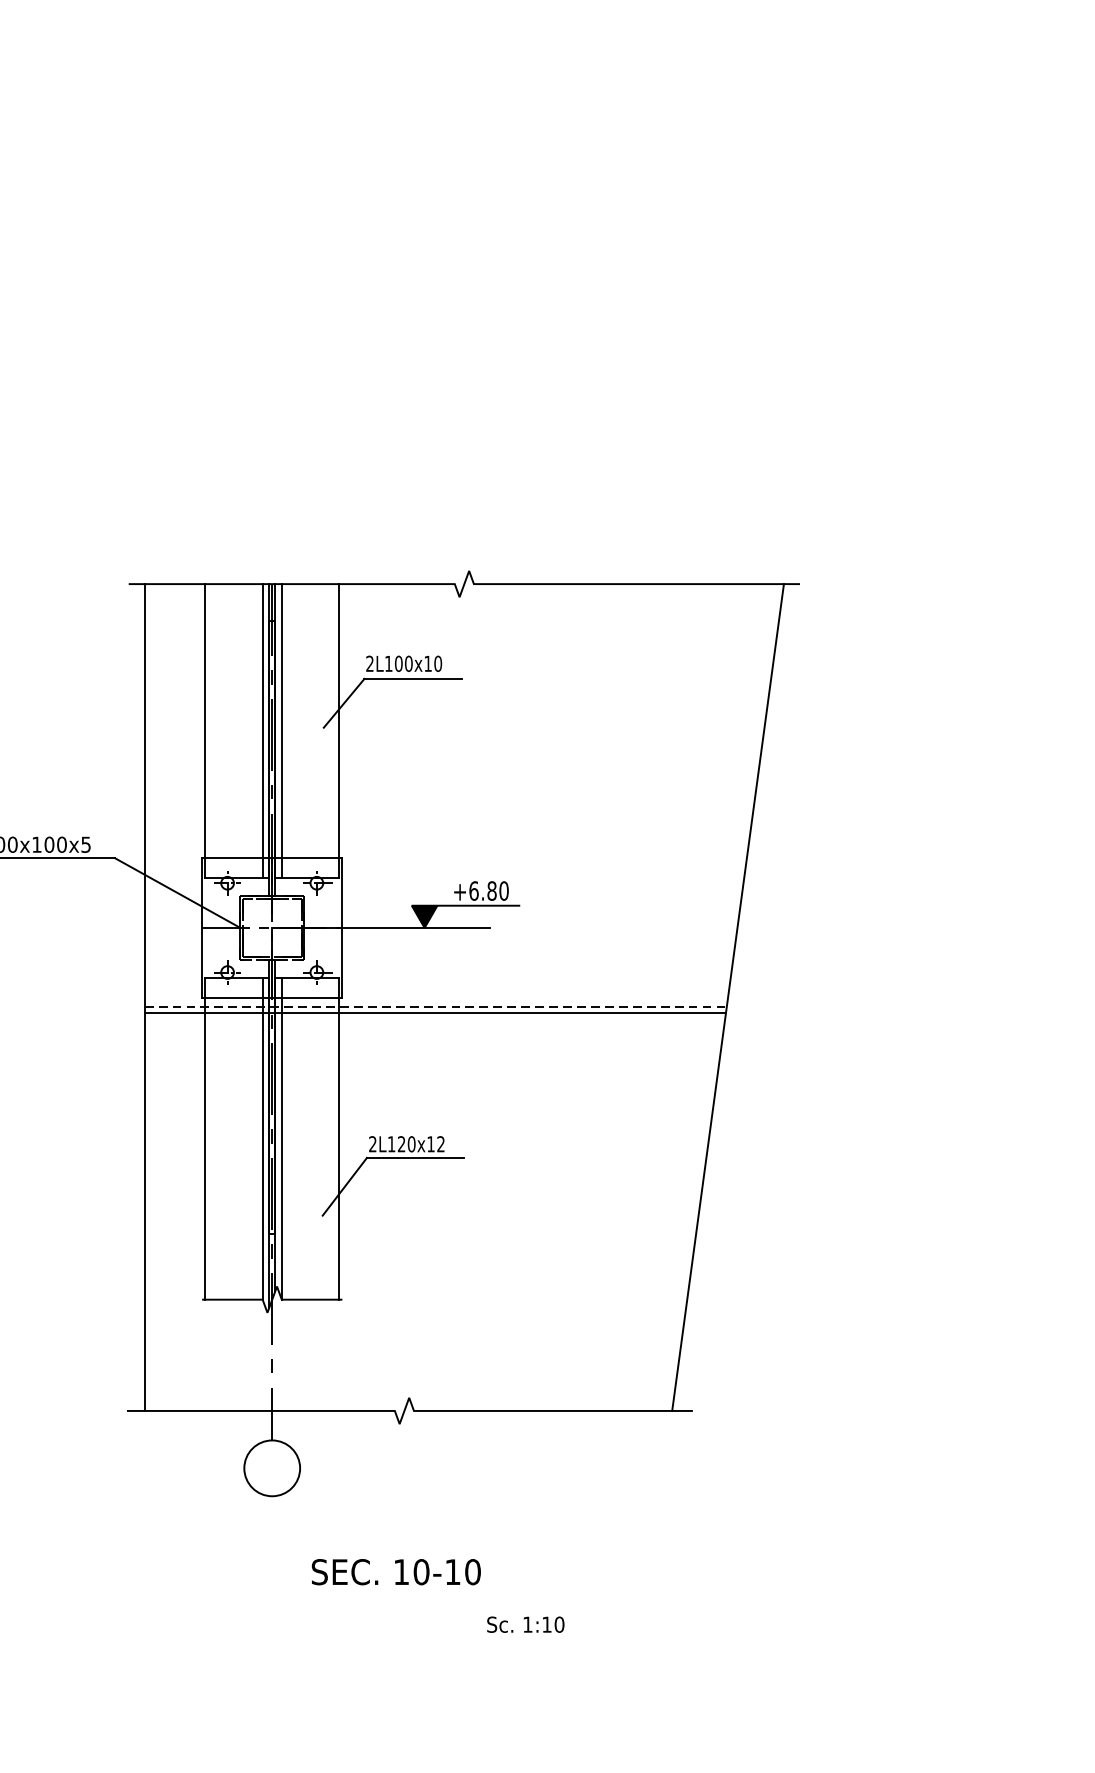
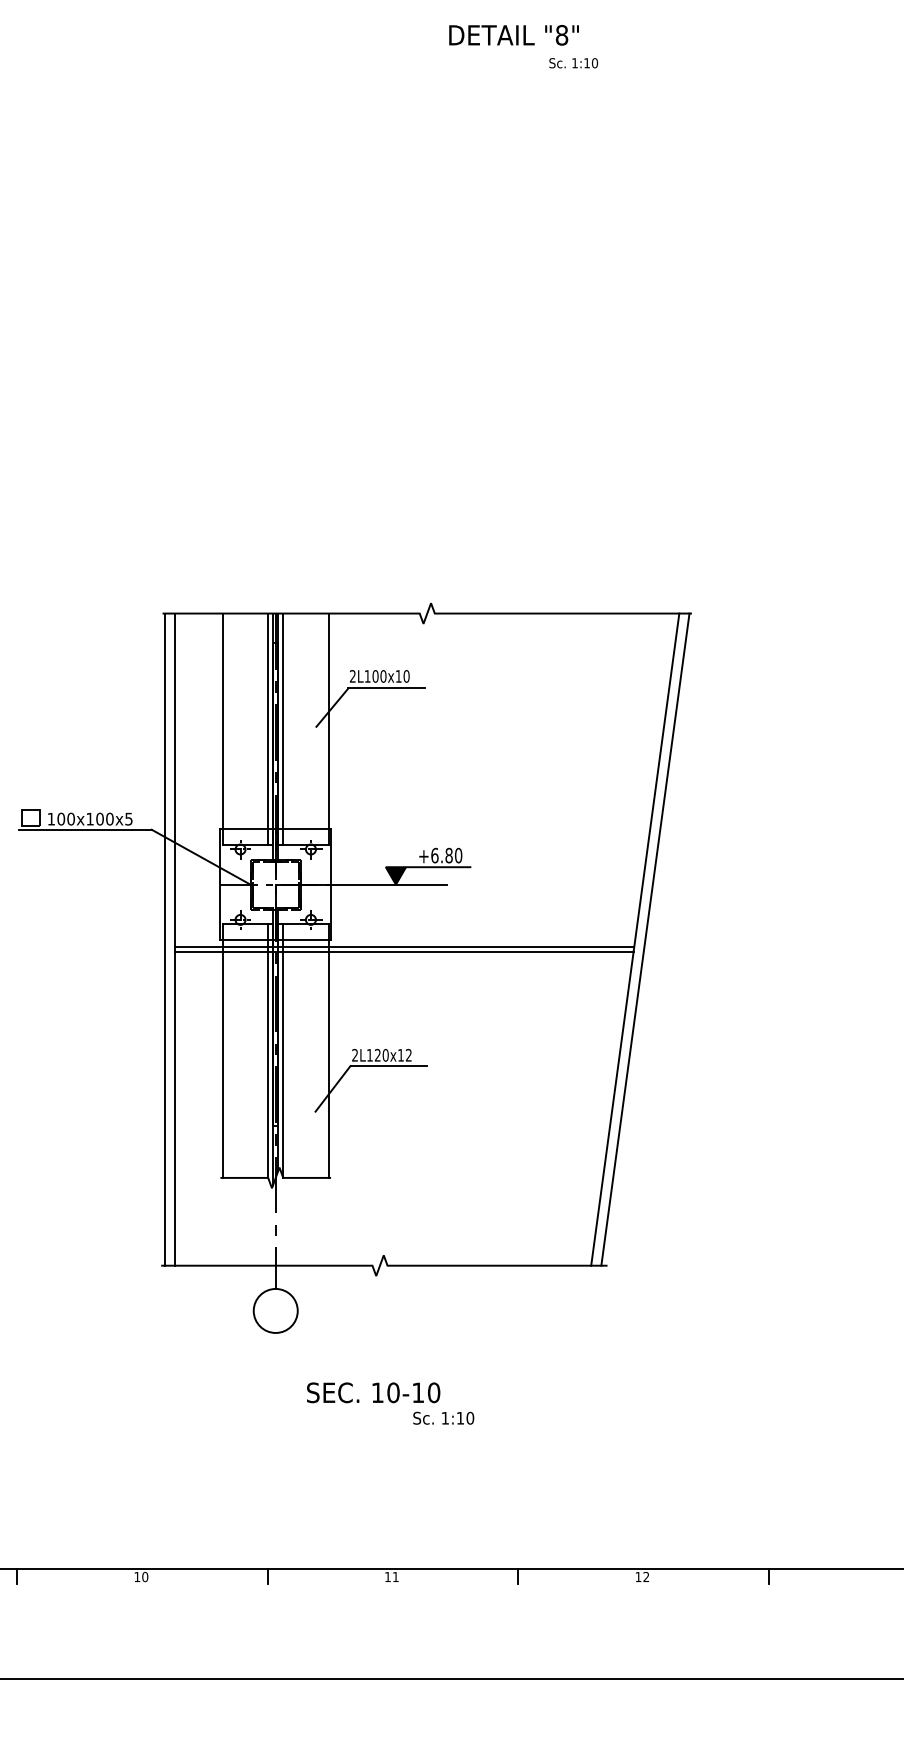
line: (132, 997) -> (165, 939), added
line: (741, 997) -> (645, 939), added
line: (435, 1006) -> (404, 946), dashed -> solid
text: (525, 1623) -> (443, 1417), moved

